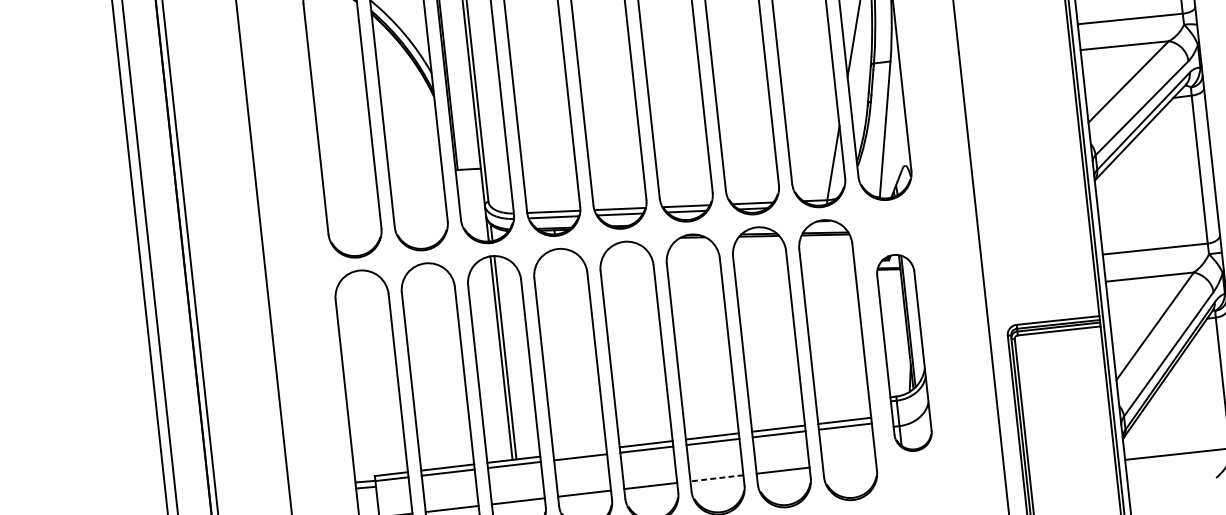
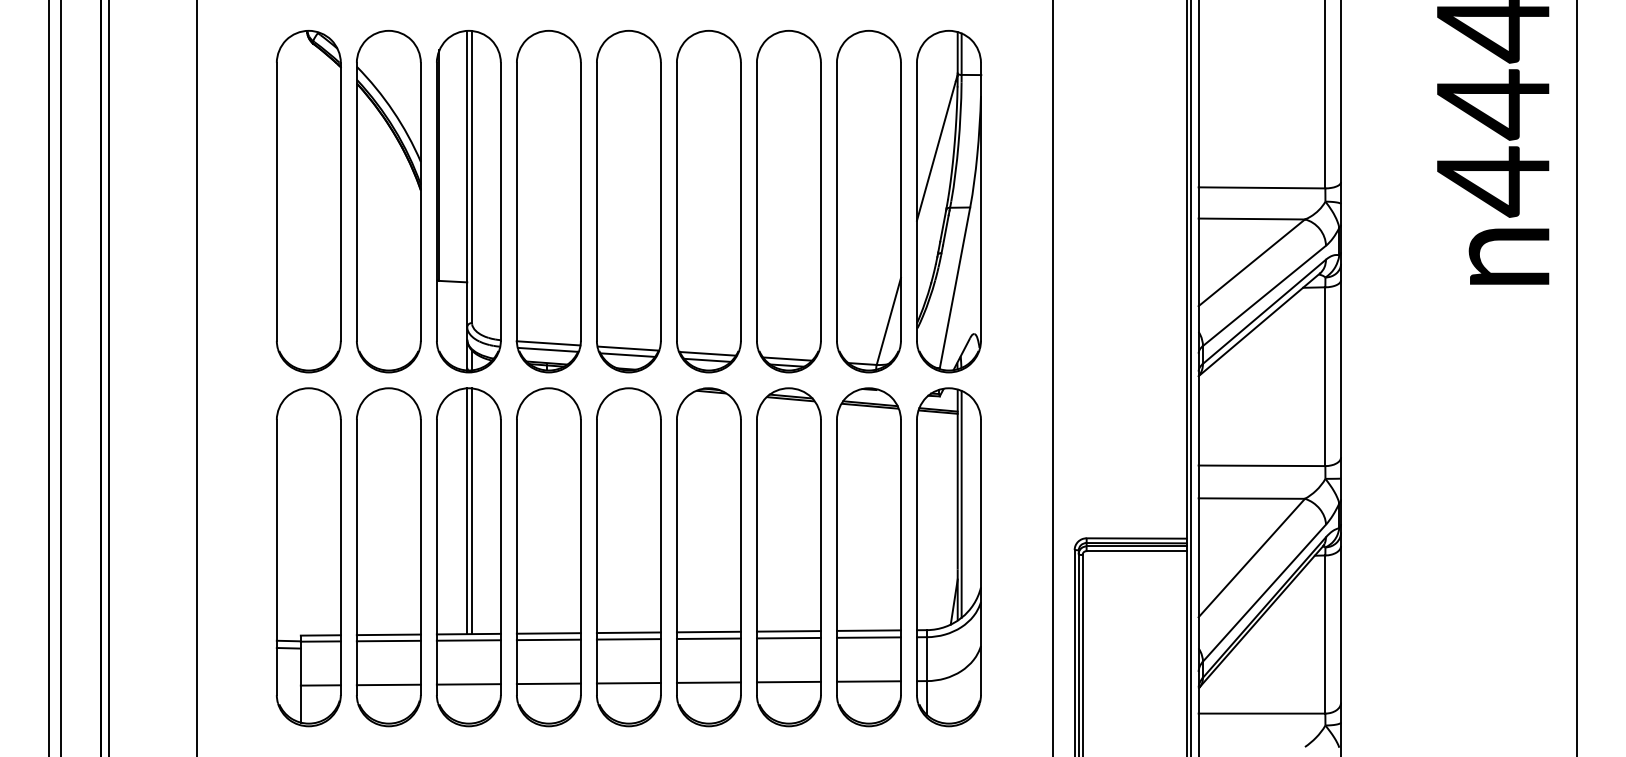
part: (904, 353) -> (948, 557), size x1.43
line: (579, 452) -> (548, 633), added
line: (848, 463) -> (868, 681), added
line: (716, 478) -> (708, 682), dashed -> solid

